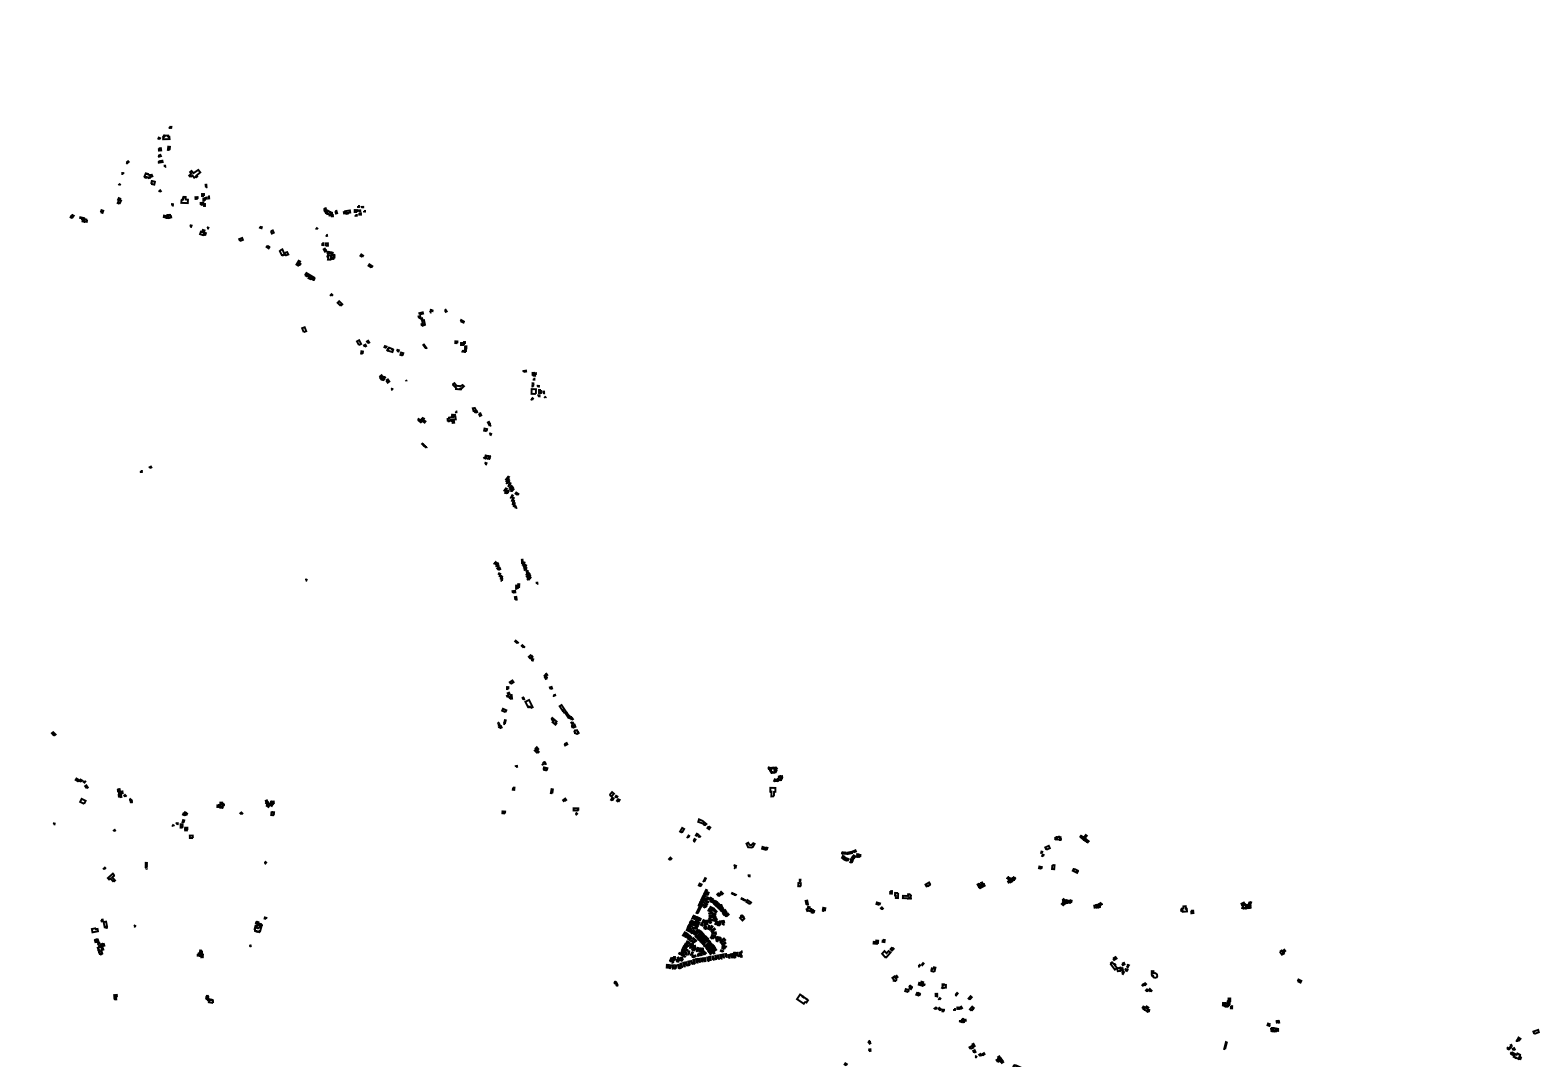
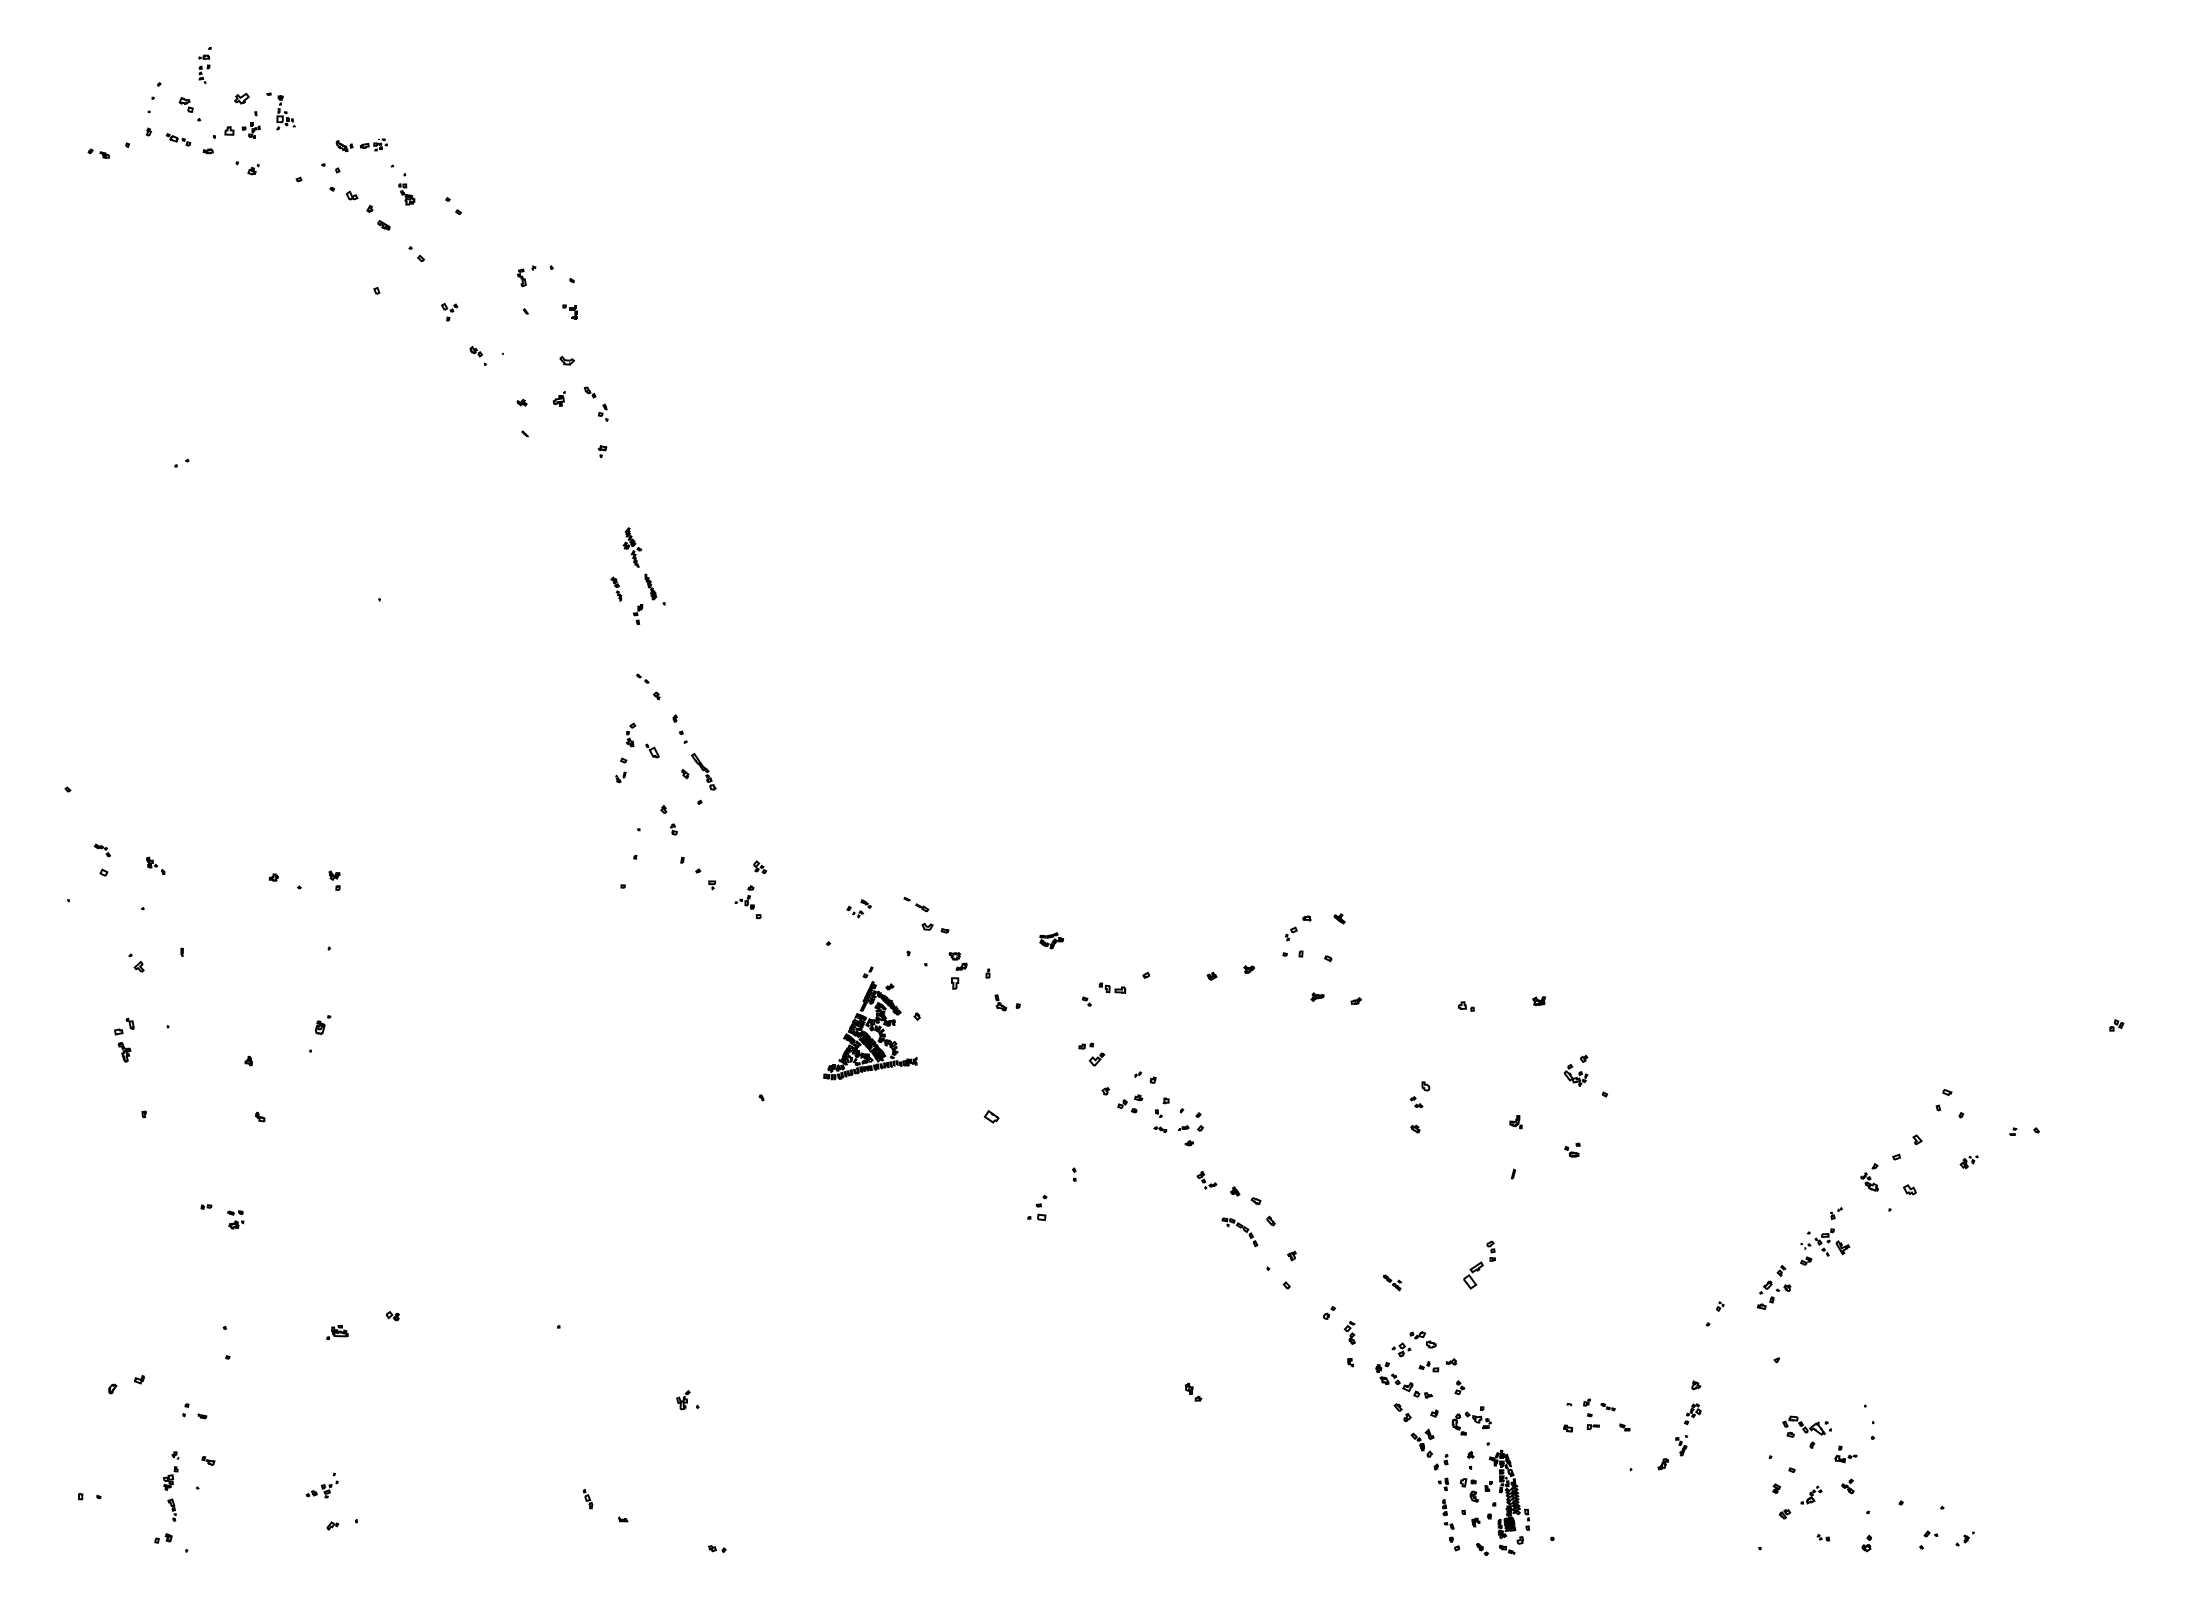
part: (164, 146) -> (204, 65), size x0.71
part: (344, 211) -> (361, 145), moved
part: (393, 350) -> (178, 139), moved
part: (534, 385) -> (280, 111), moved
part: (511, 492) -> (632, 547), moved
part: (774, 781) -> (957, 970), moved
part: (182, 825) -> (747, 902), moved
part: (694, 830) -> (858, 908), size x0.62
part: (741, 898) -> (916, 904), moved
part: (1119, 965) -> (1575, 1075), moved

